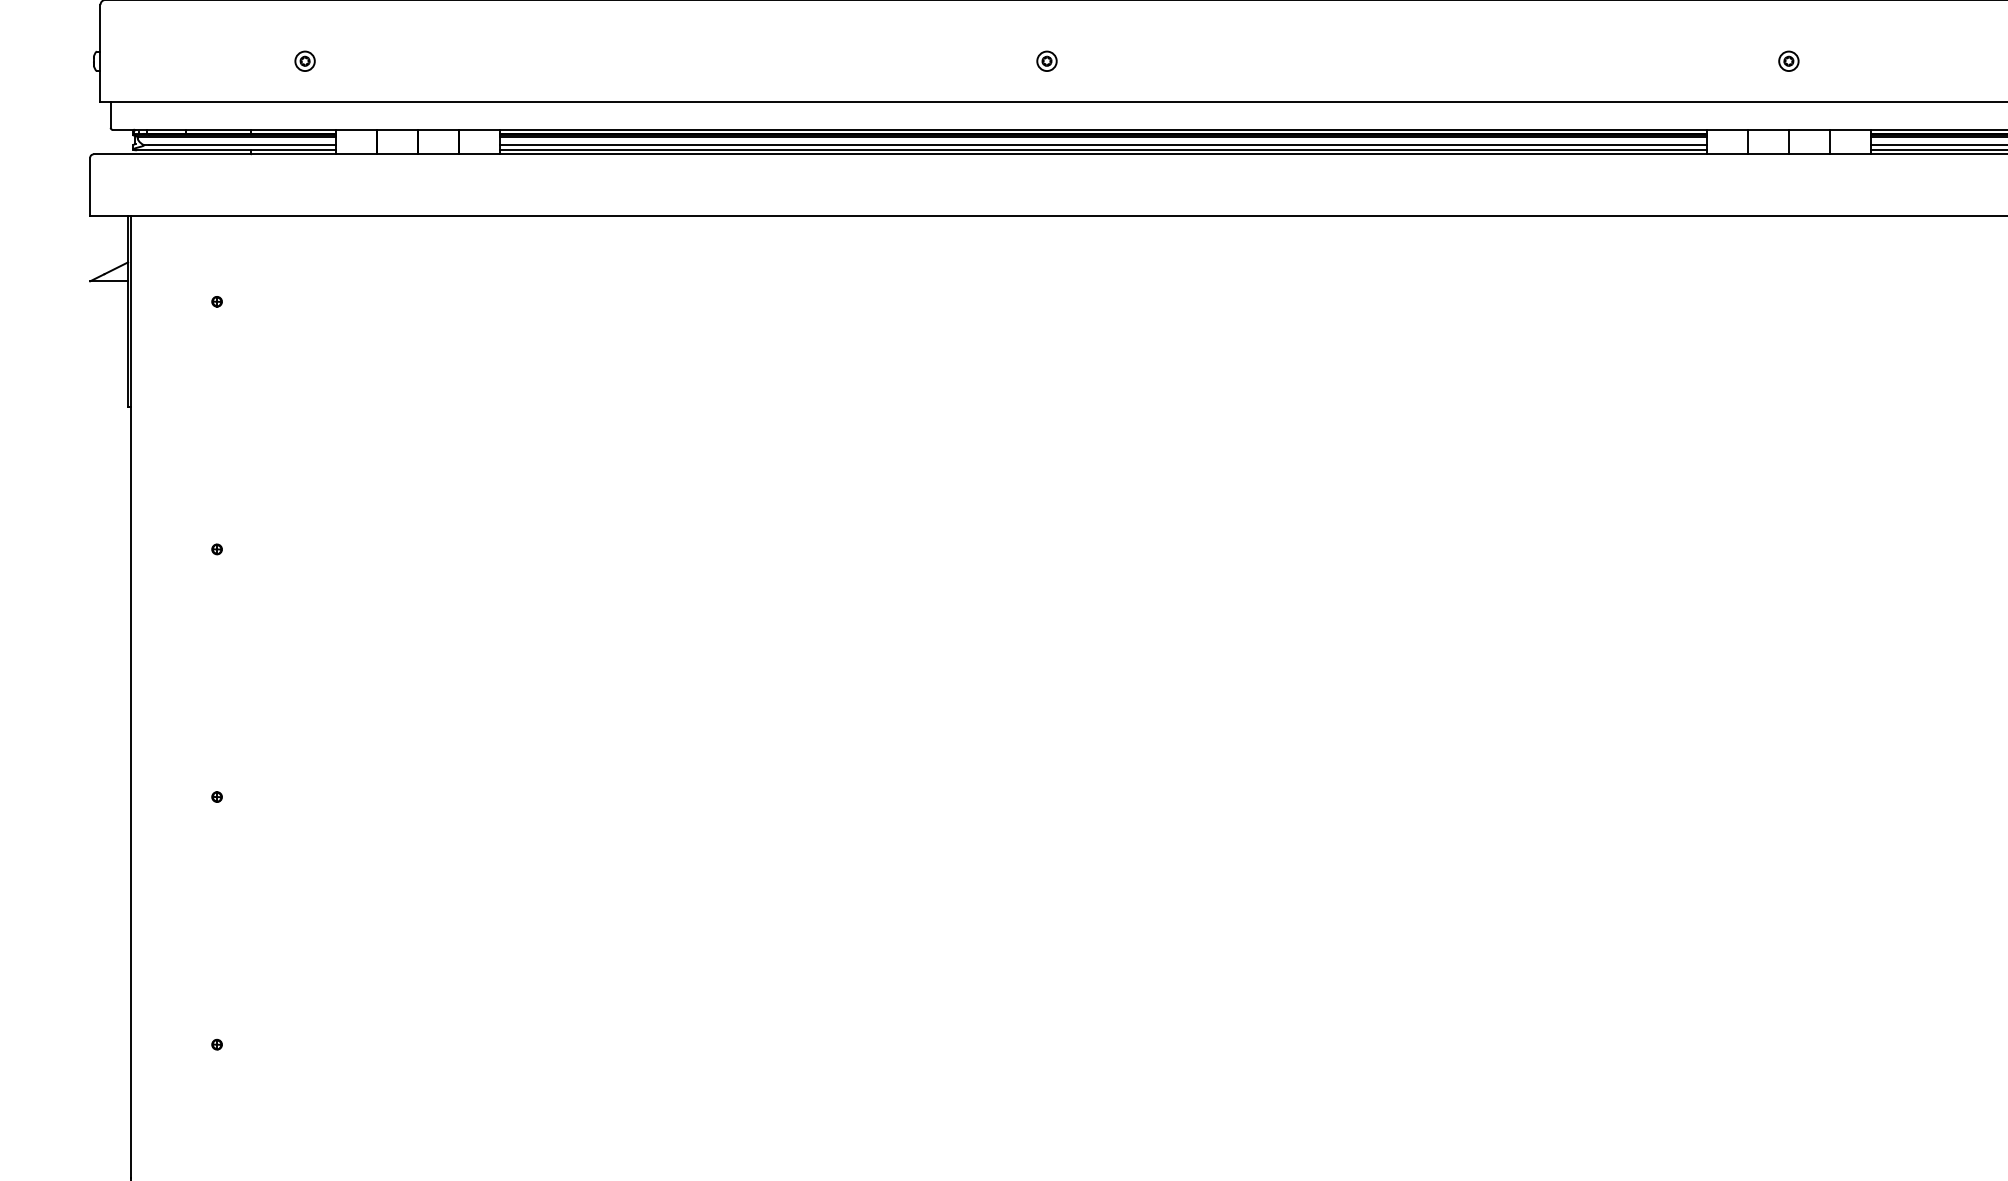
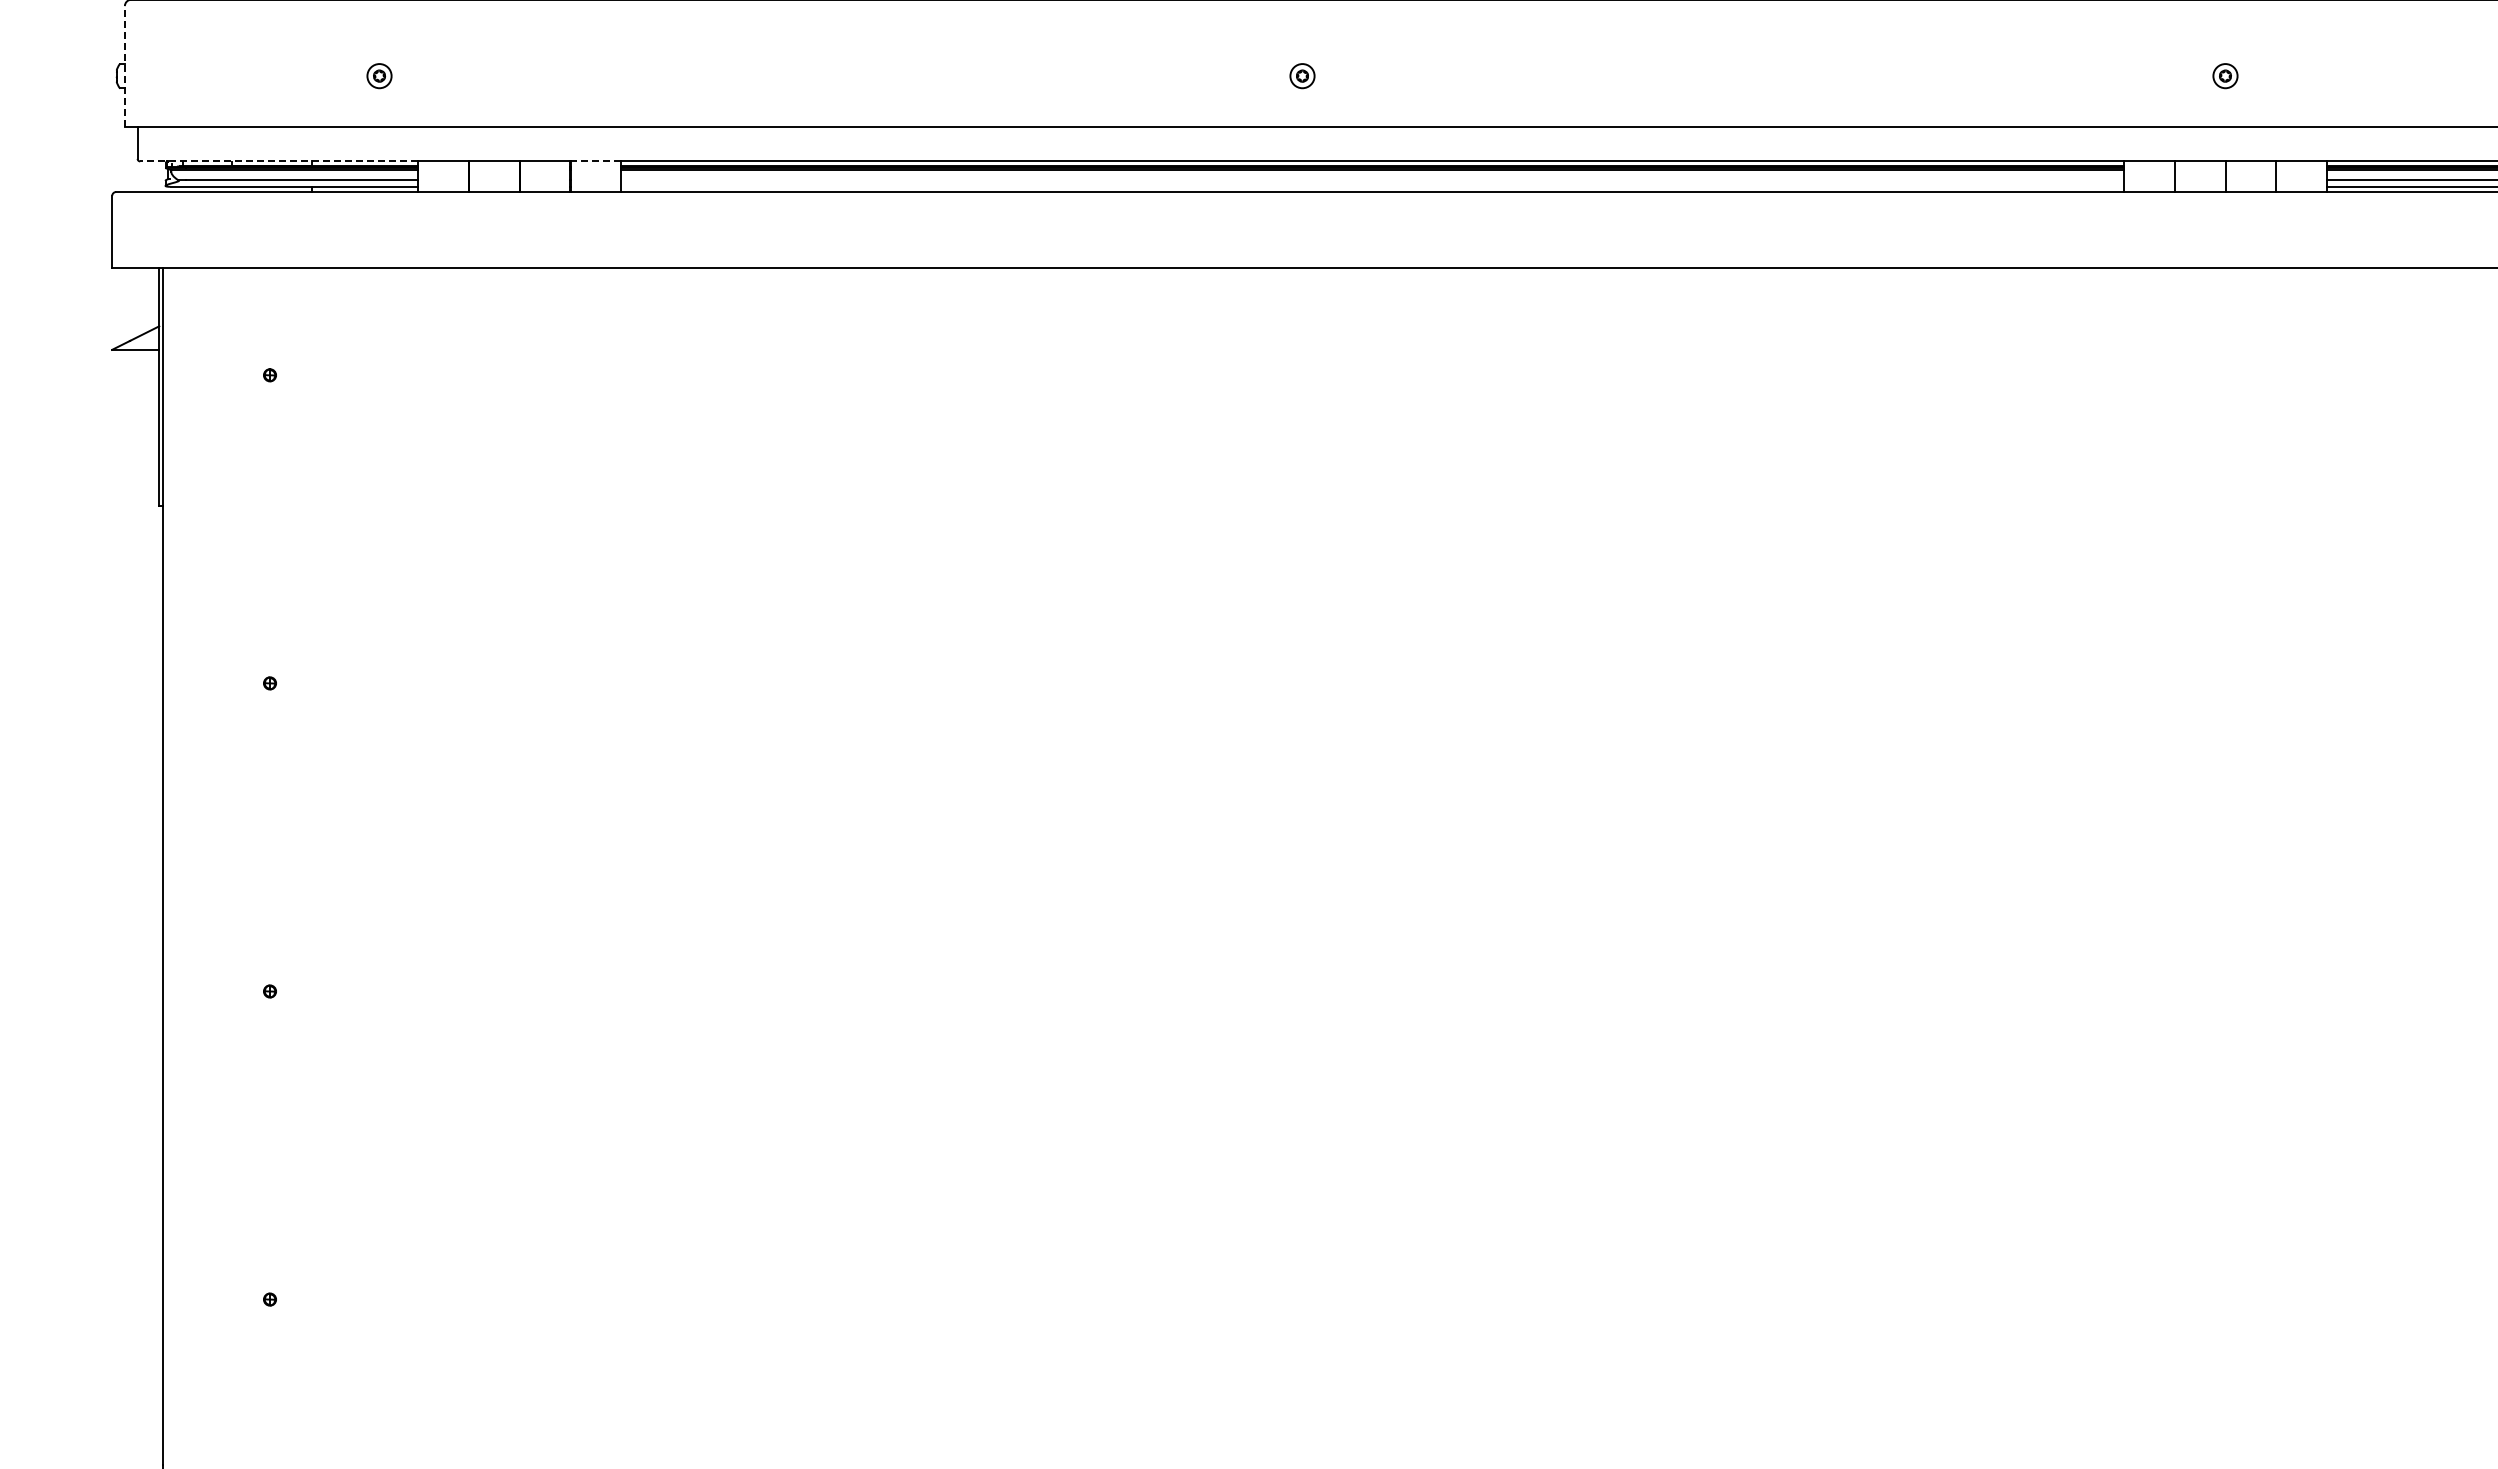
line: (100, 53) -> (124, 66), solid -> dashed
line: (223, 129) -> (278, 161), solid -> dashed
line: (478, 129) -> (595, 161), solid -> dashed
line: (1103, 145) -> (1372, 180), removed
line: (1103, 150) -> (1372, 186), removed

